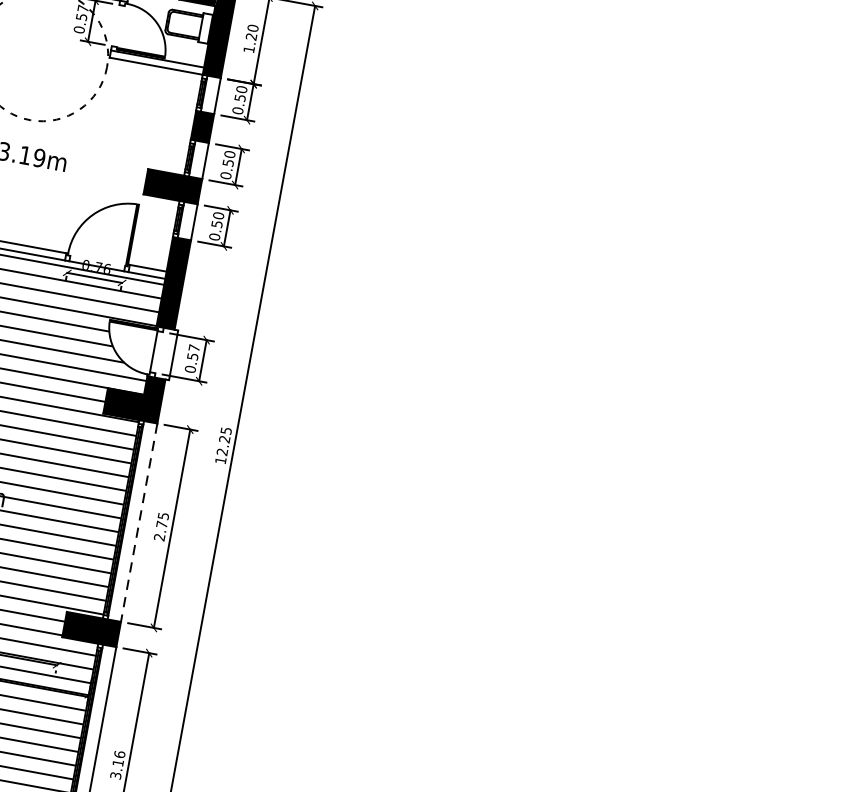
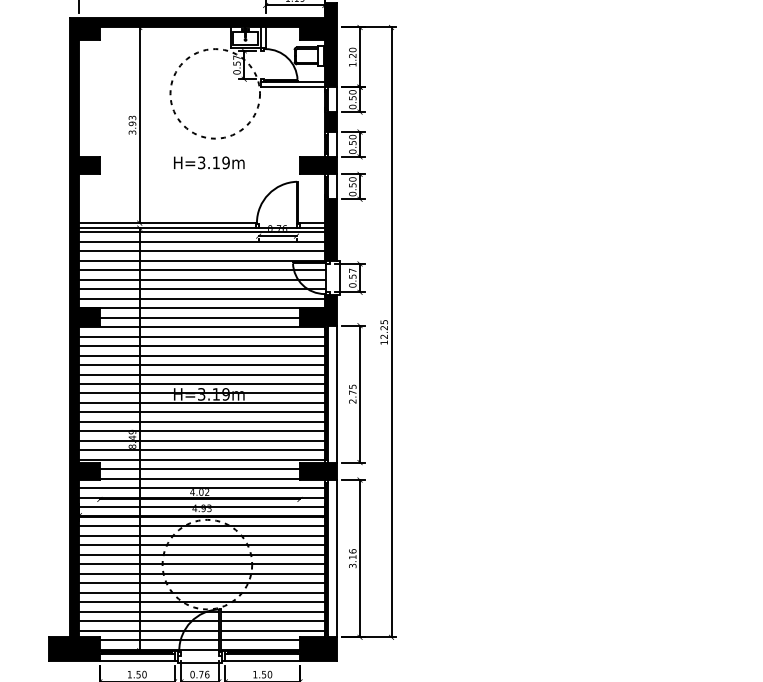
hatch: (130, 349) -> (310, 279), added
line: (139, 523) -> (337, 394), dashed -> solid

